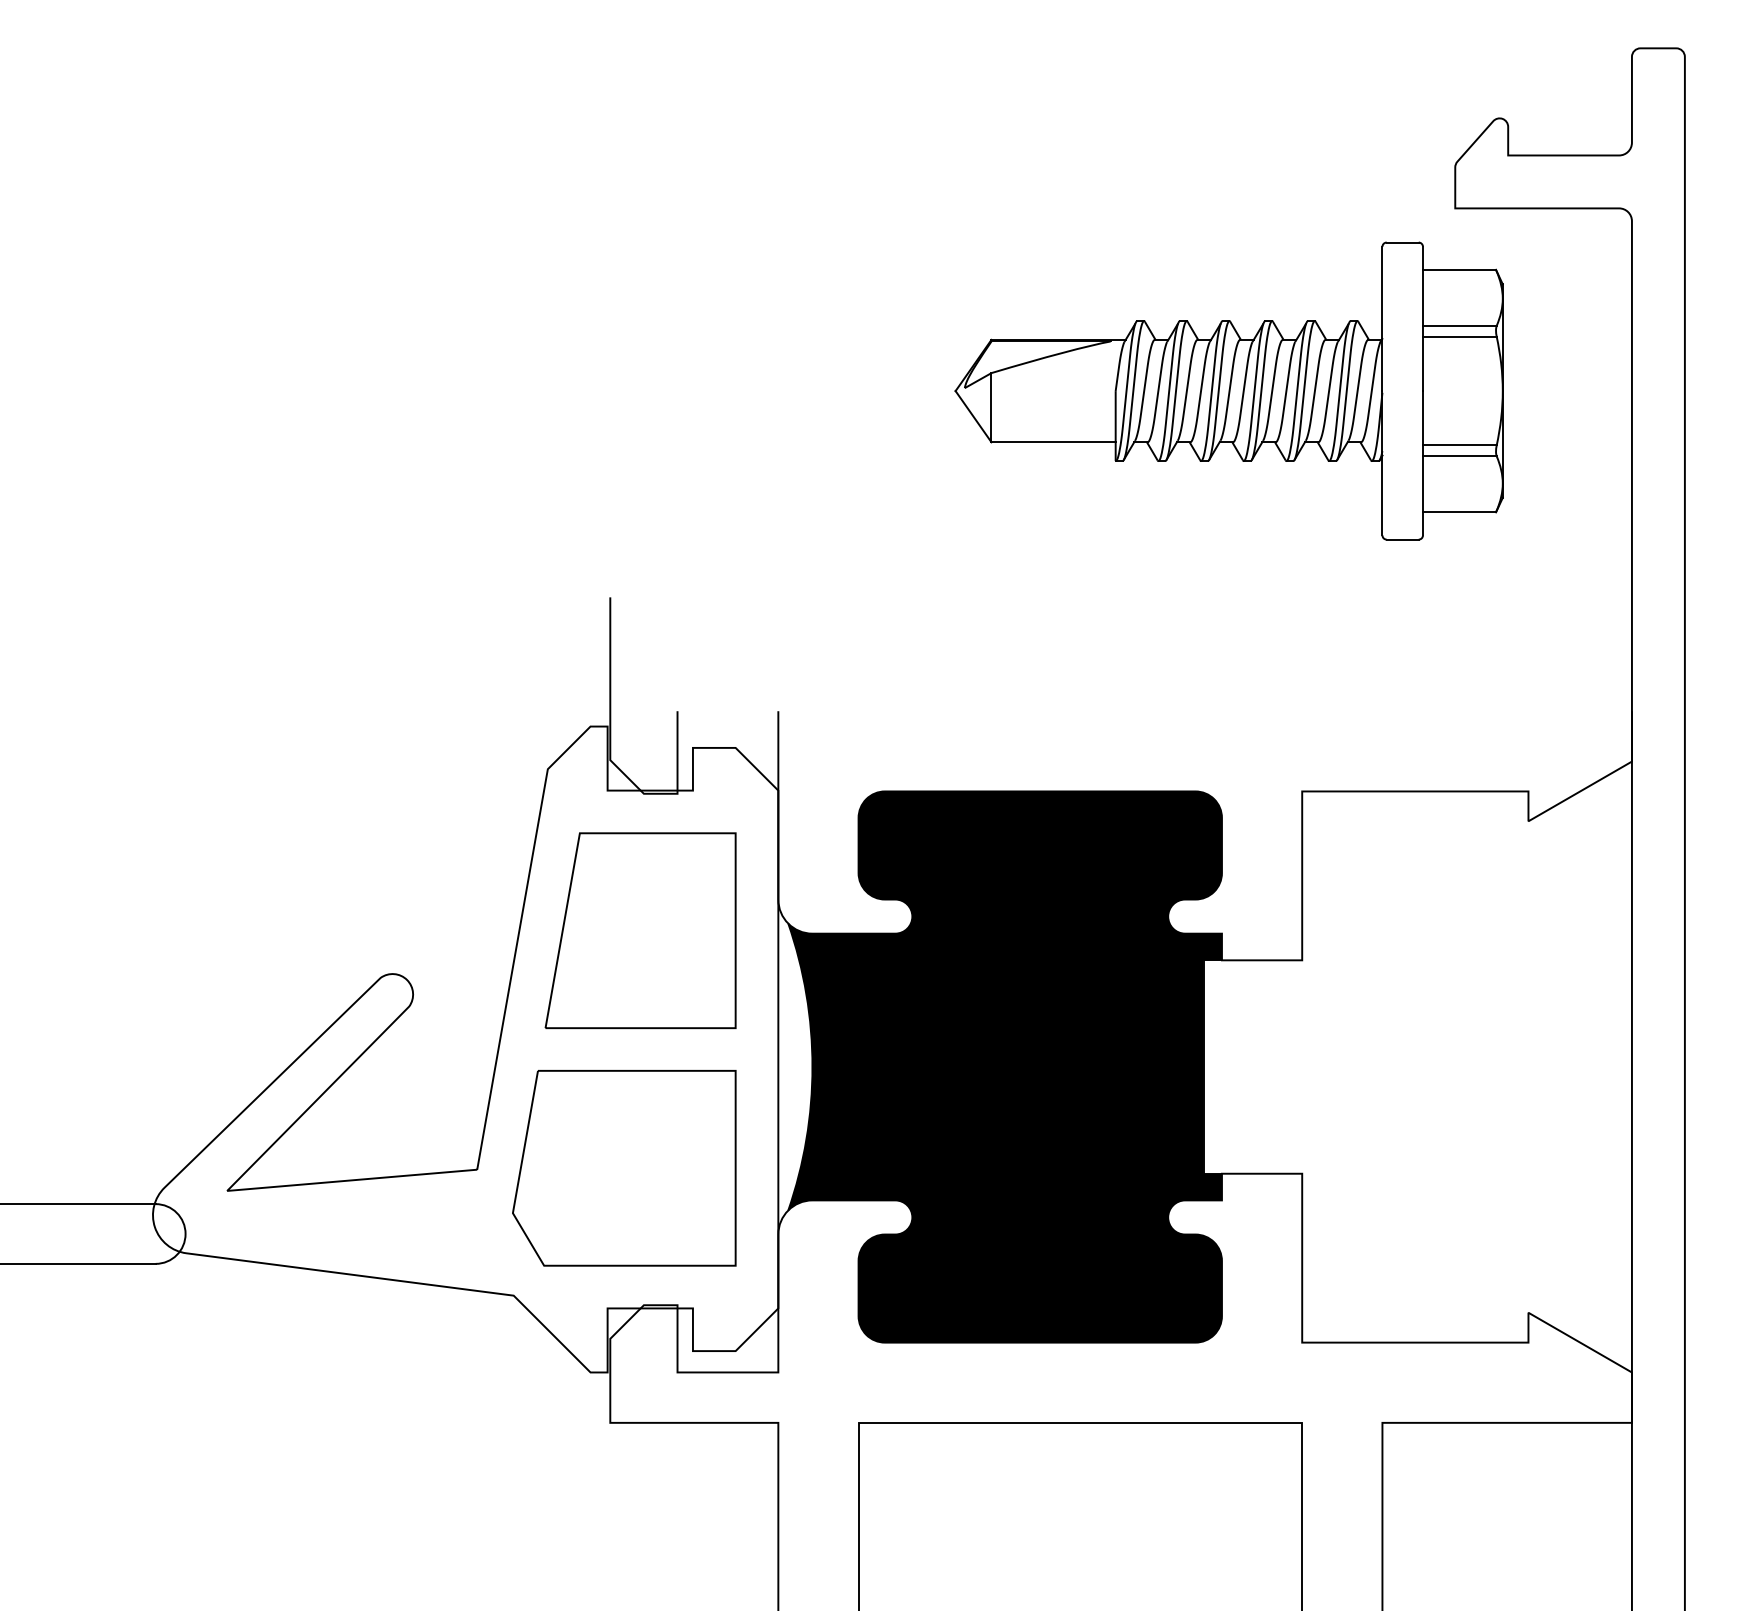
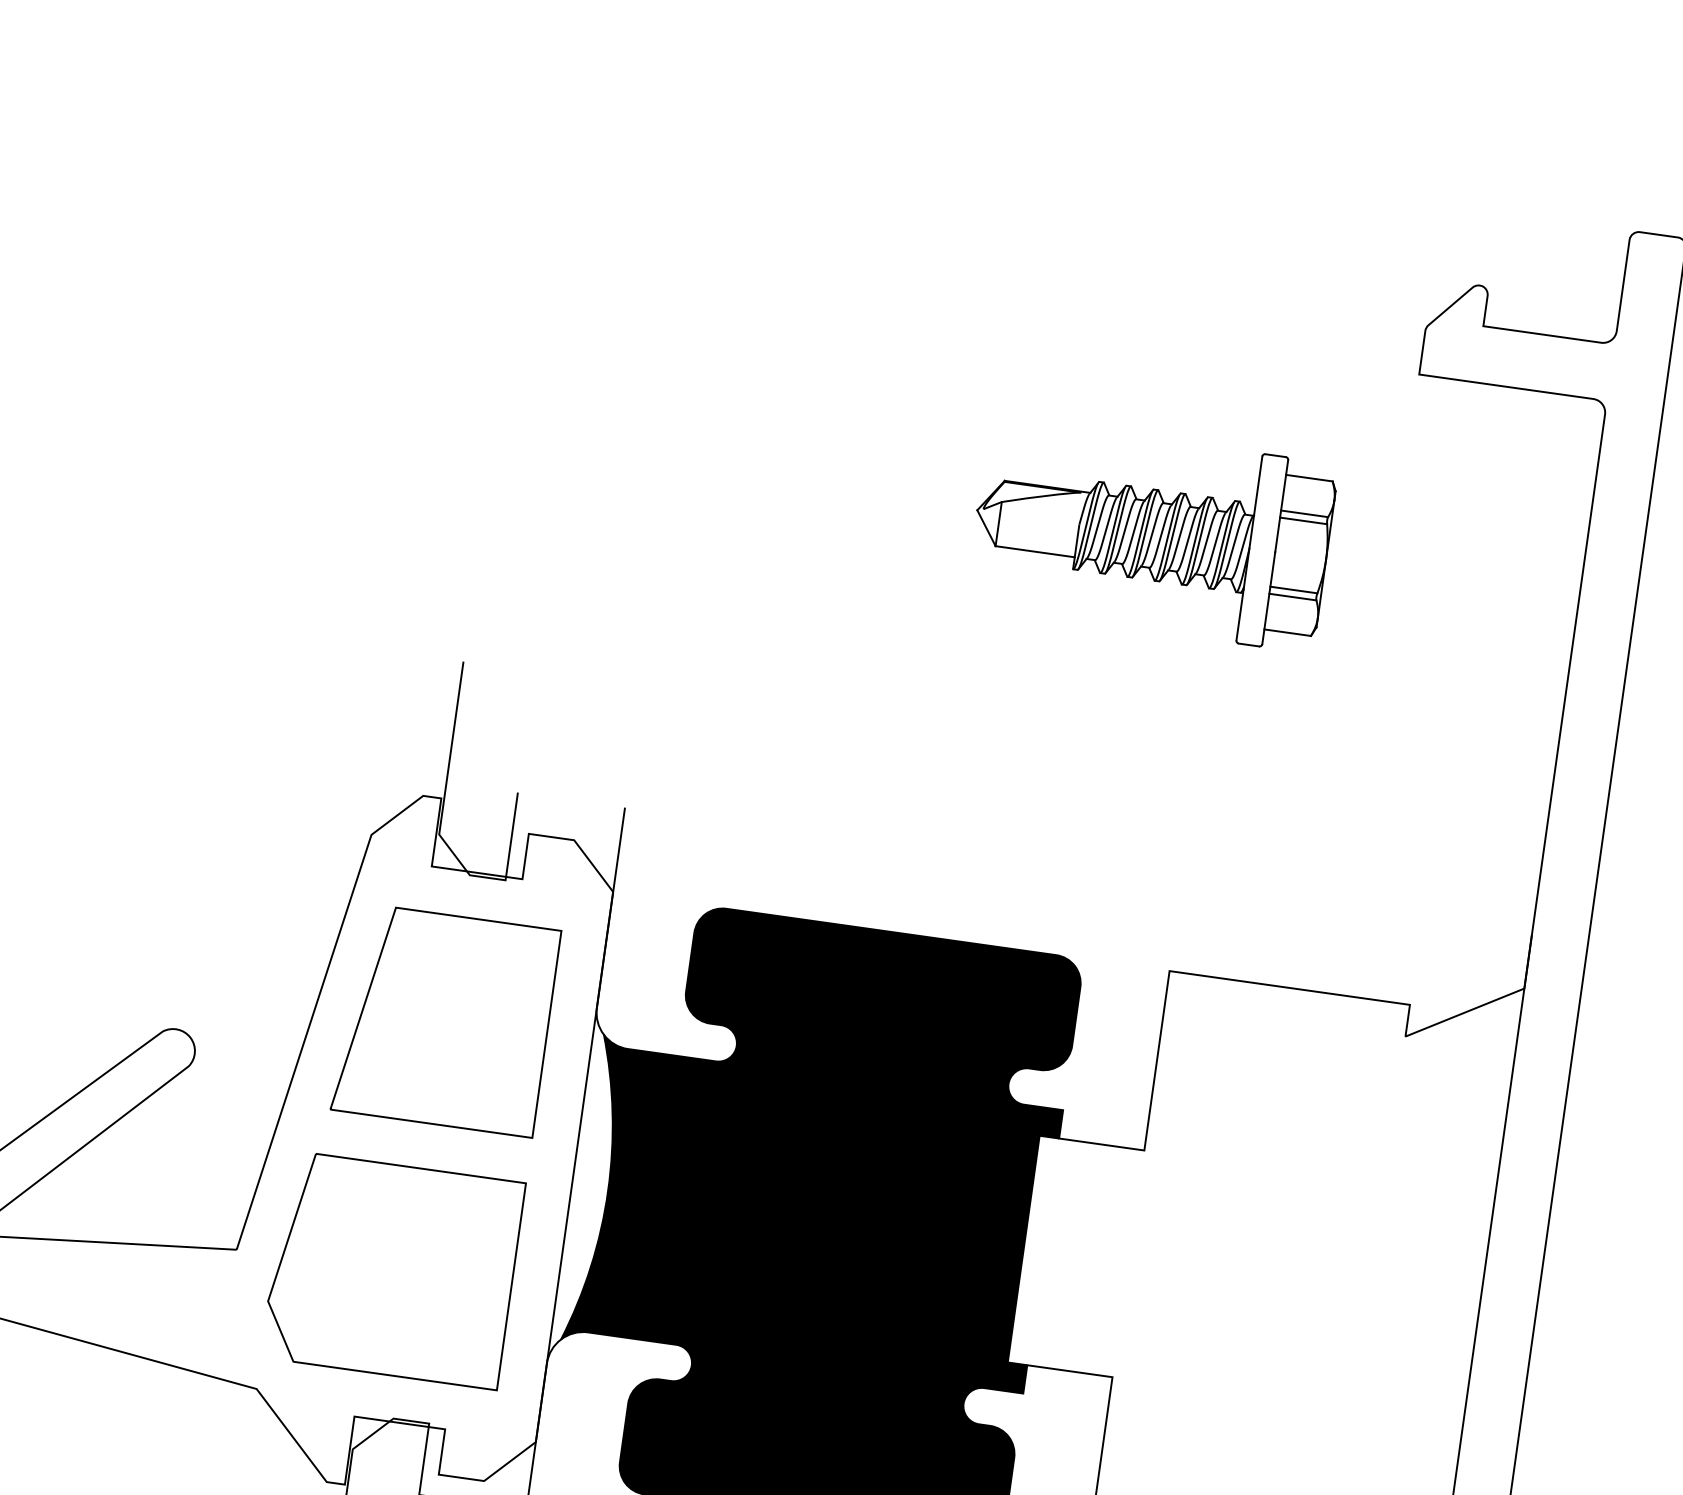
part: (1228, 390) -> (1151, 534), size x0.6

